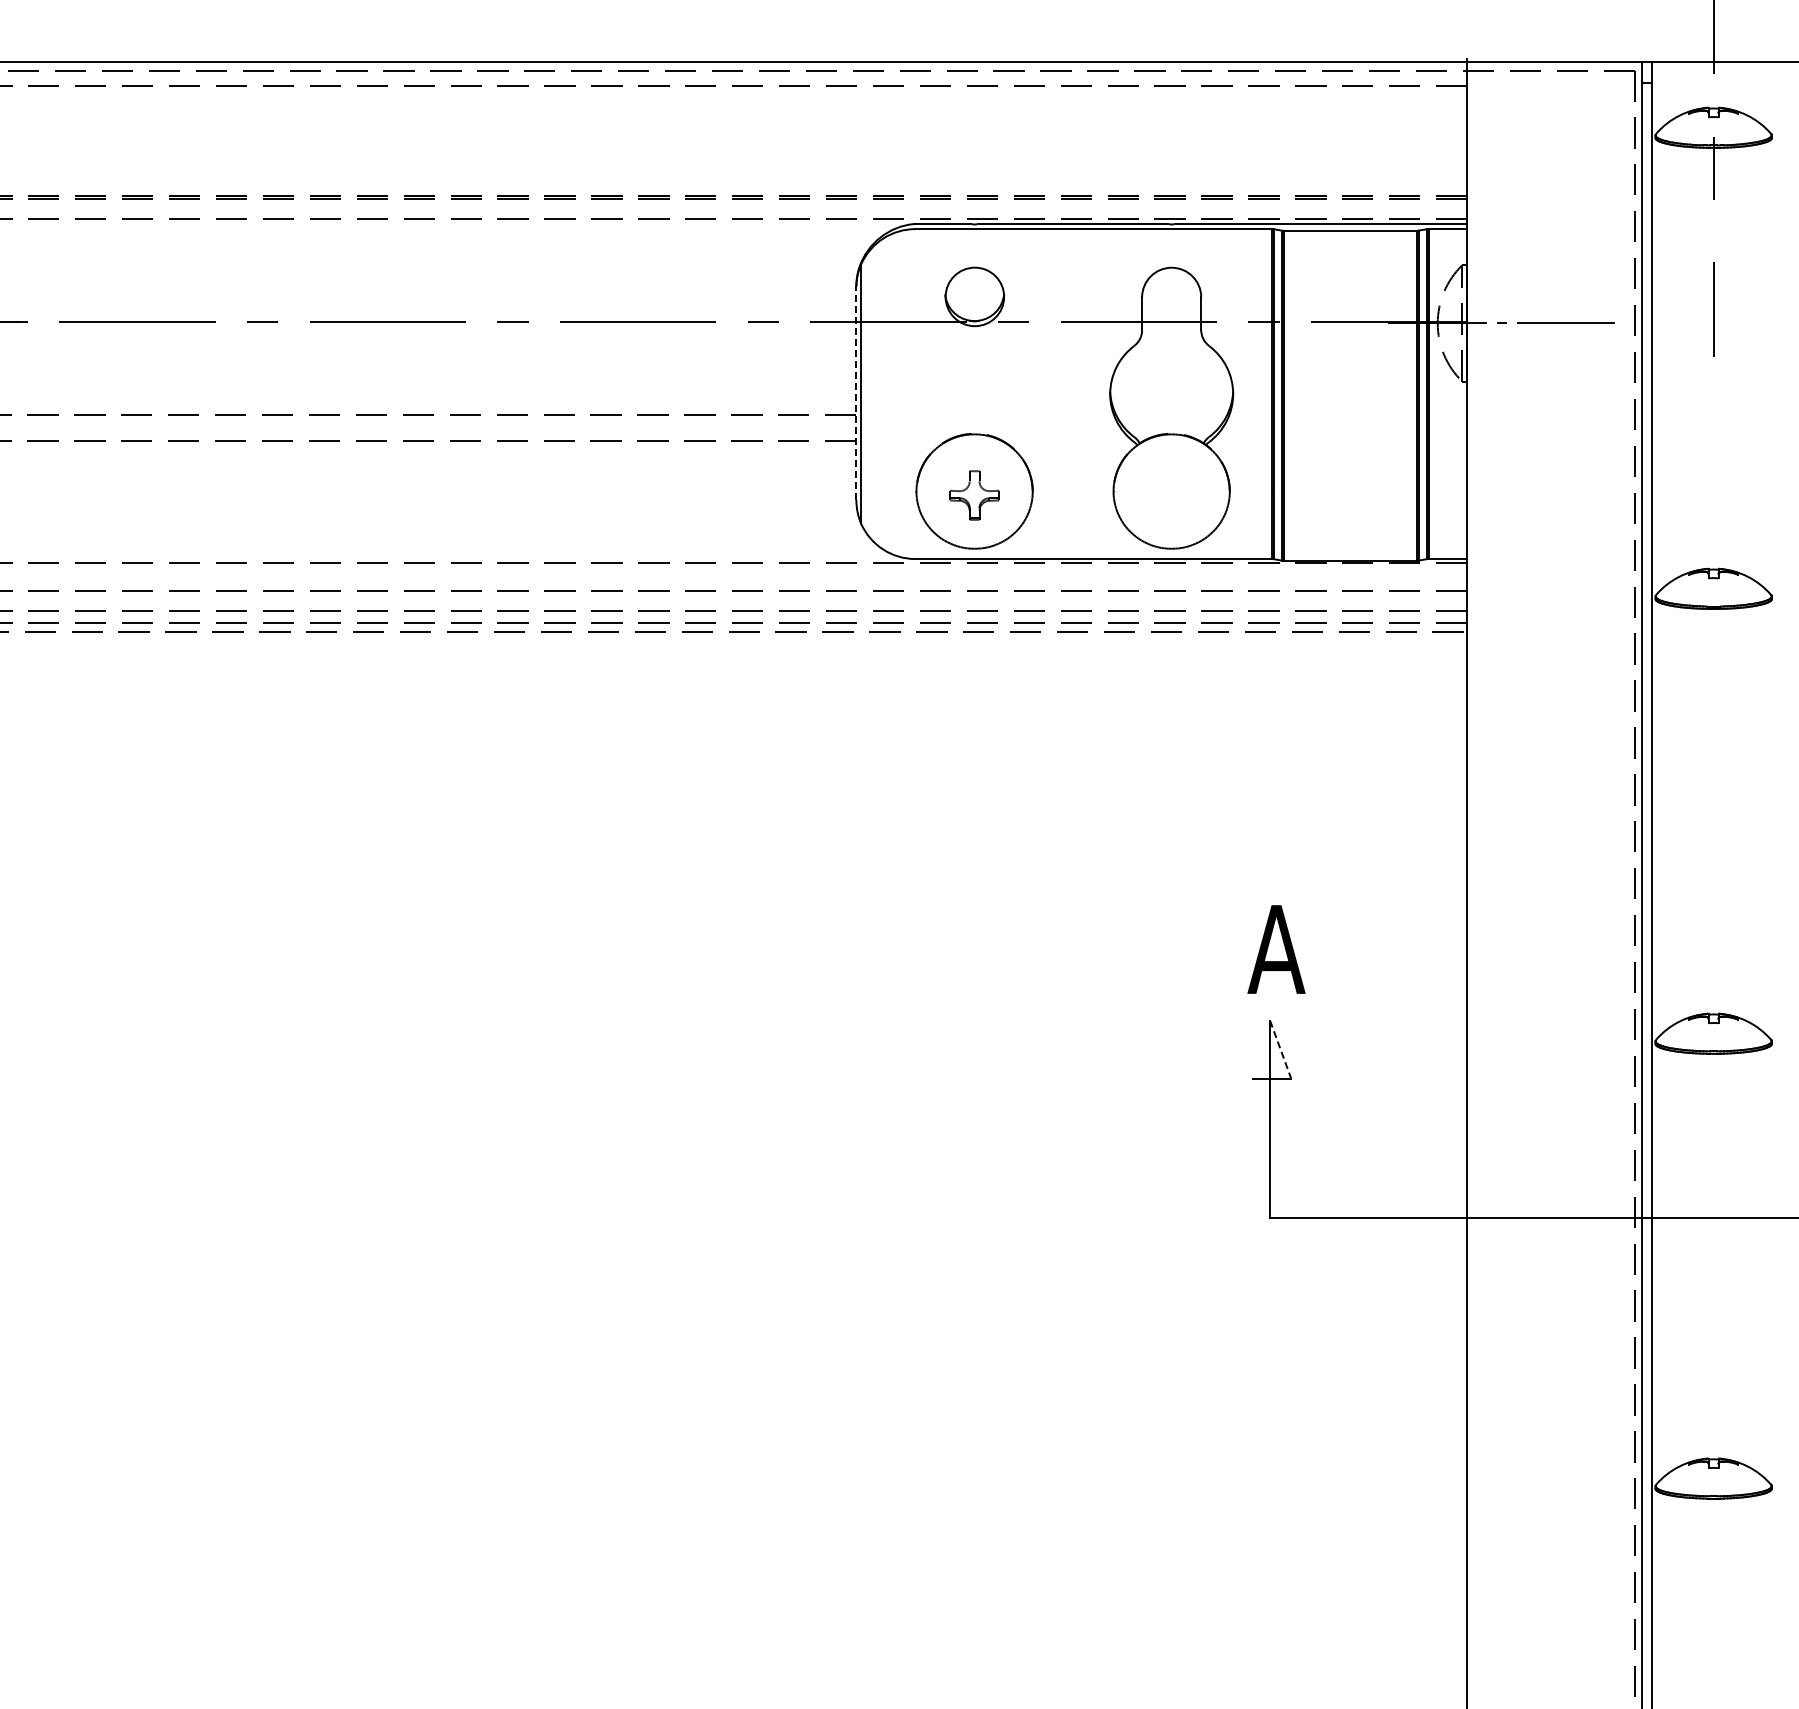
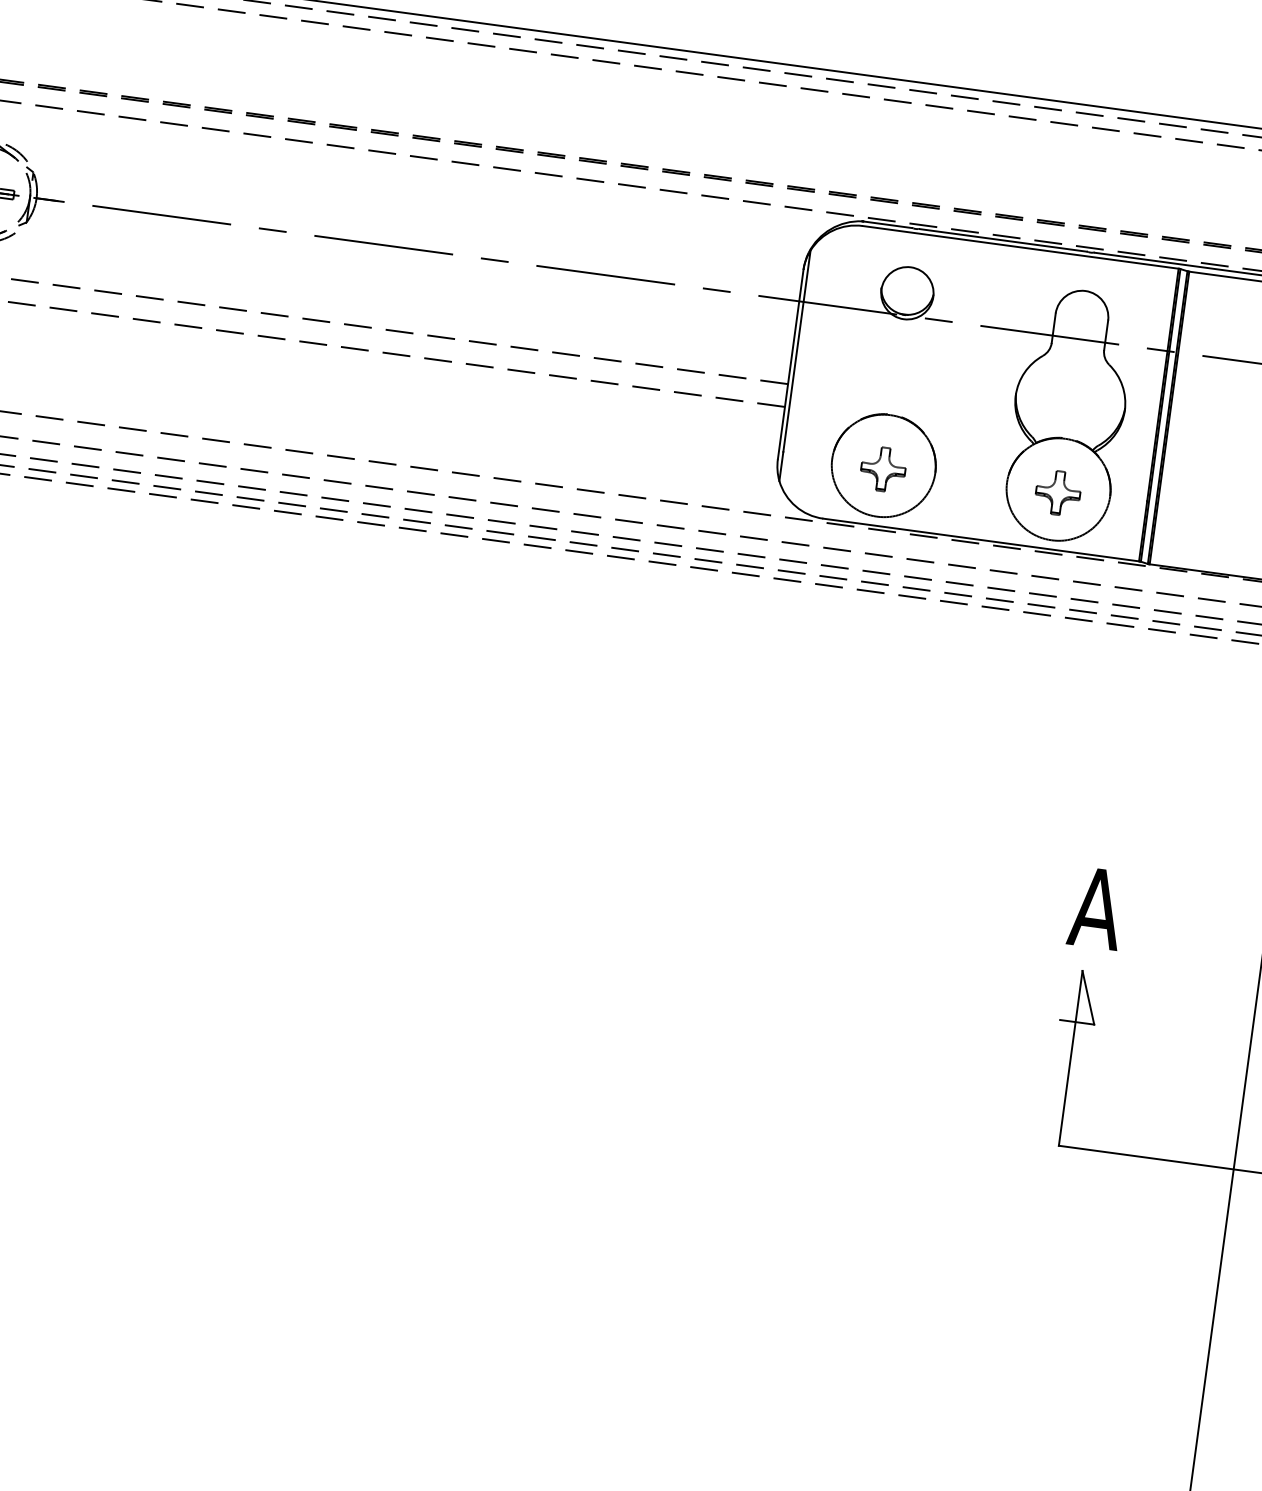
line: (856, 393) -> (790, 364), dashed -> solid
part: (1171, 495) -> (1057, 493), added
line: (1280, 1049) -> (1088, 997), dashed -> solid

